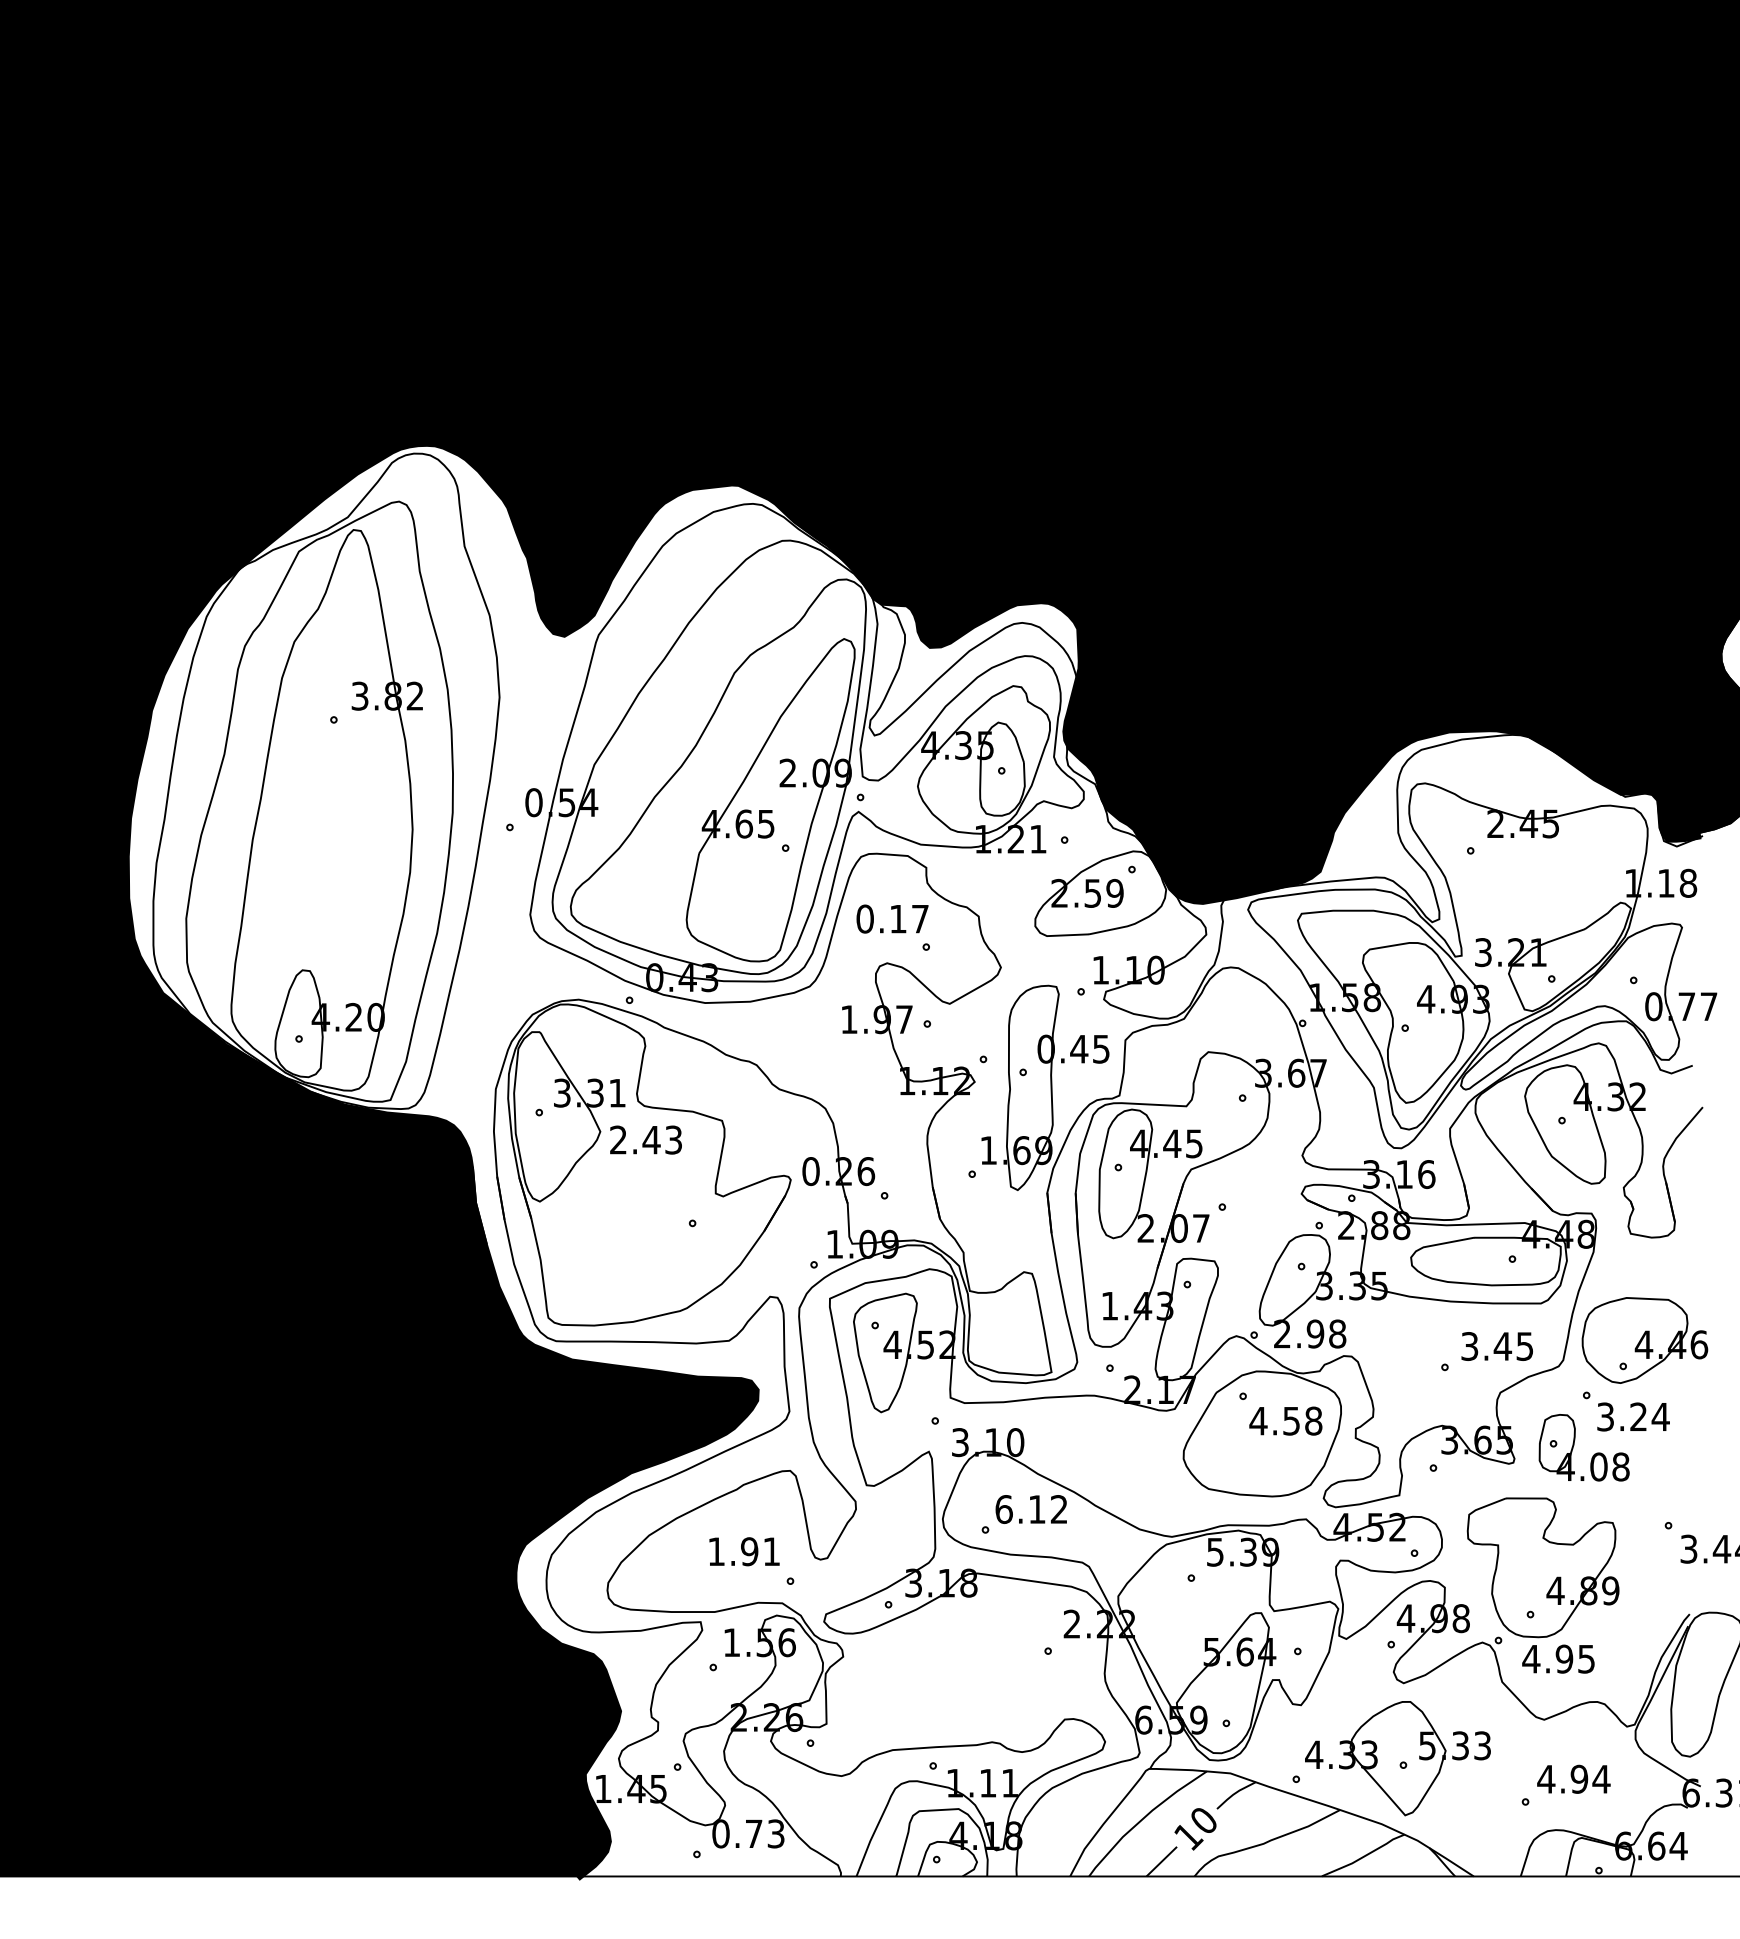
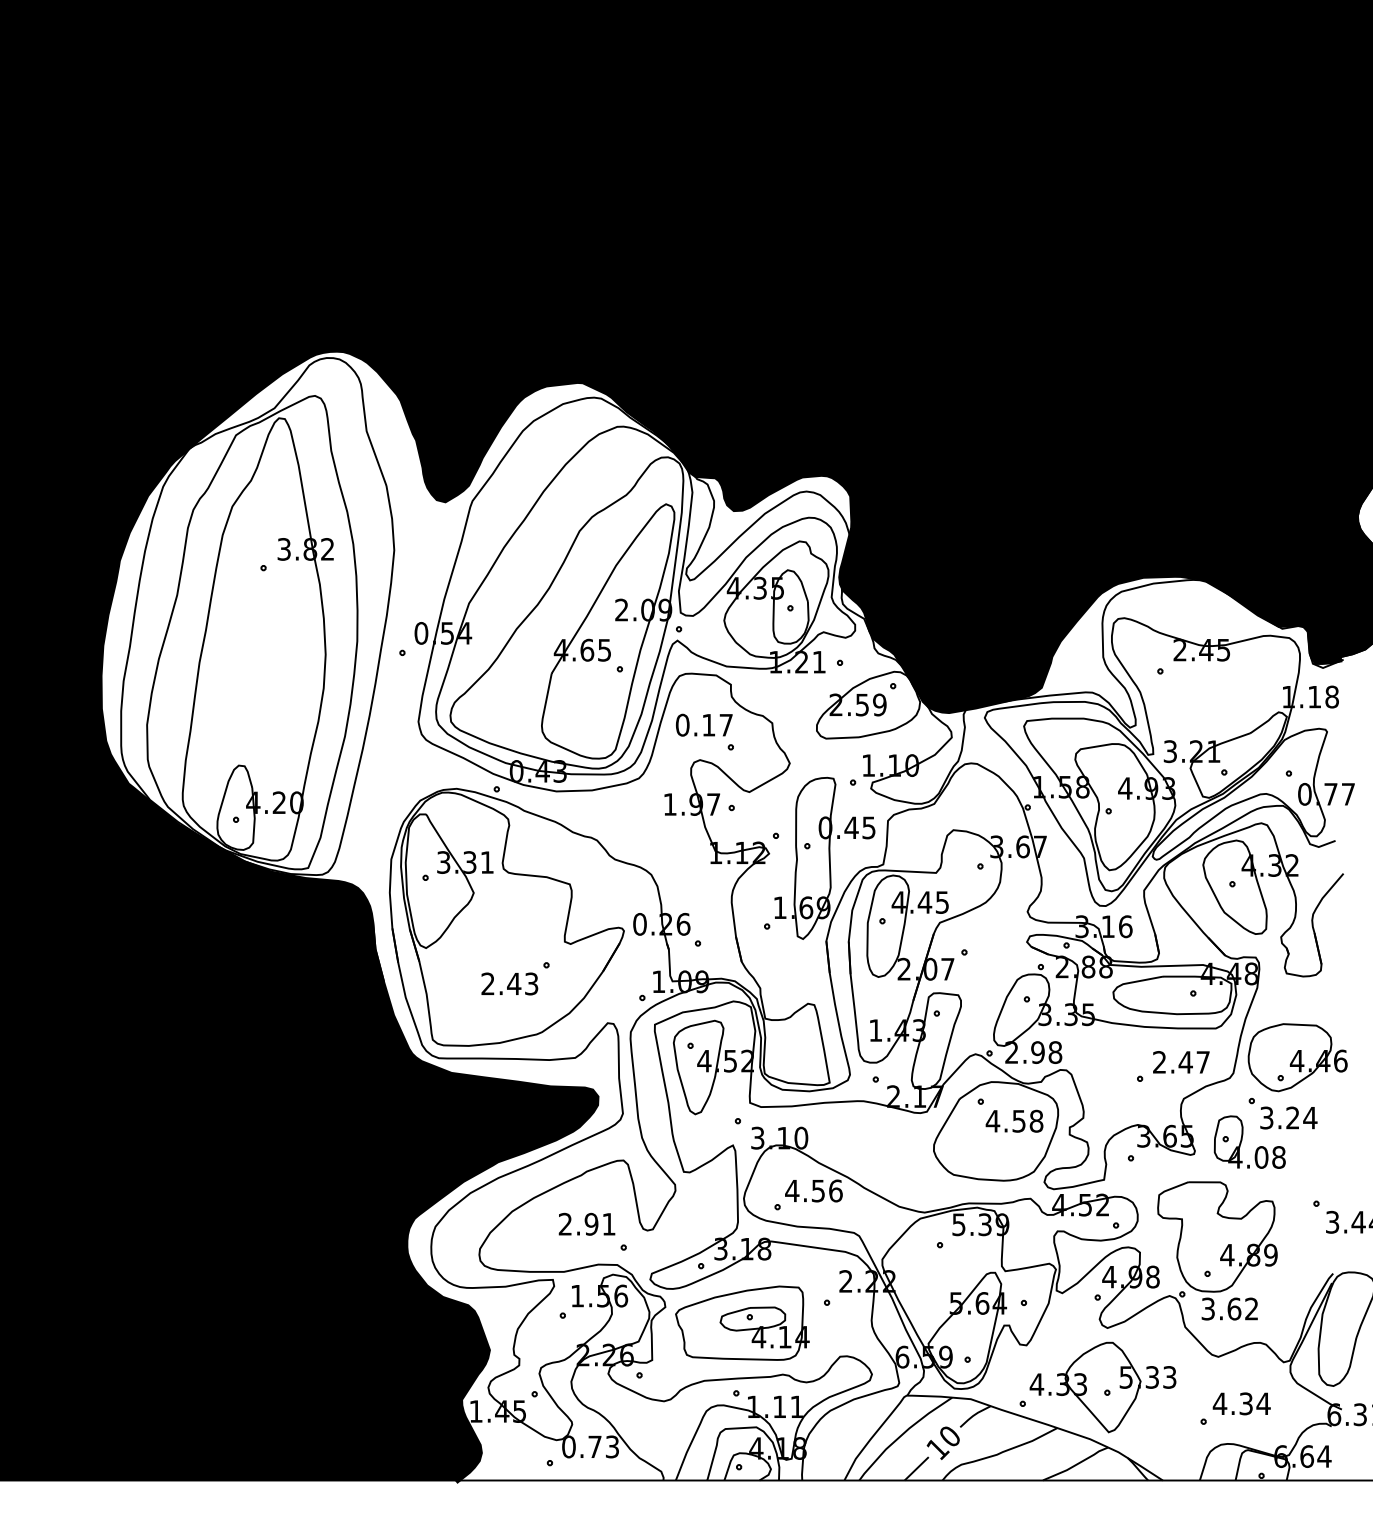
text: (645, 1139) -> (509, 983), moved
text: (1497, 1346) -> (1181, 1062), 3.45 -> 2.47
text: (1031, 1509) -> (813, 1191), 6.12 -> 4.56
text: (716, 1551) -> (565, 1224), 1.91 -> 2.91
text: (1558, 1658) -> (1229, 1308), 4.95 -> 3.62
part: (940, 1676) -> (742, 1322), added
text: (1579, 1779) -> (1246, 1404), 4.94 -> 4.34

